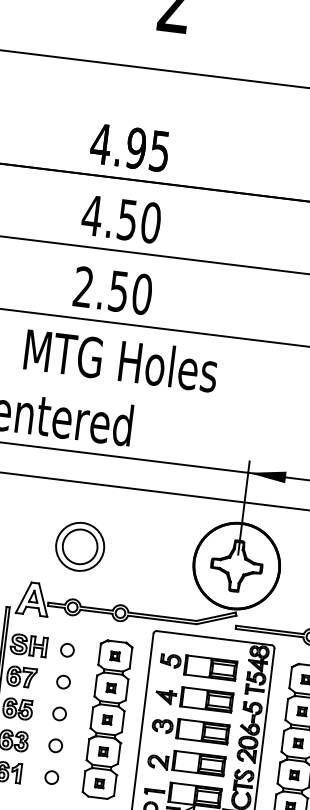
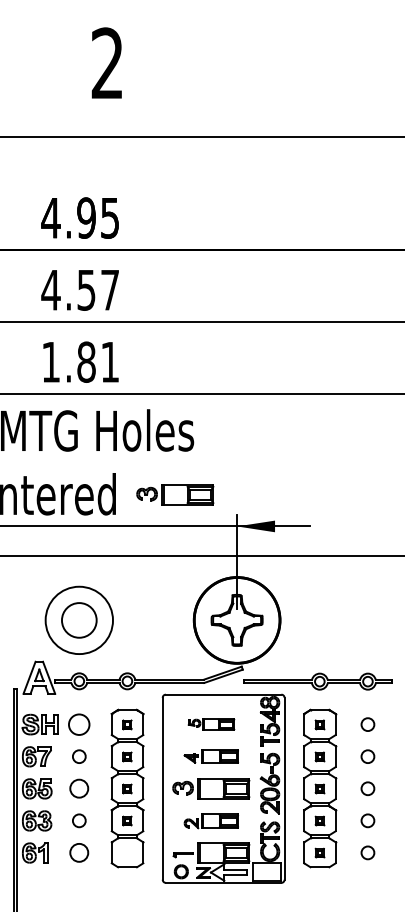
text: (151, 222) -> (110, 289), 4.50 -> 4.57
text: (112, 290) -> (80, 361), 2.50 -> 1.81
part: (190, 433) -> (175, 494), added
circle: (80, 546) -> (79, 620), size x1.4
circle: (67, 650) -> (79, 724), size x1.6
part: (198, 666) -> (211, 724), size x0.6
part: (194, 698) -> (211, 756), size x0.7
circle: (59, 713) -> (79, 788), size x1.4
part: (186, 762) -> (211, 821), size x0.7
circle: (52, 777) -> (79, 852), size x1.4
part: (99, 783) -> (127, 852), removed

